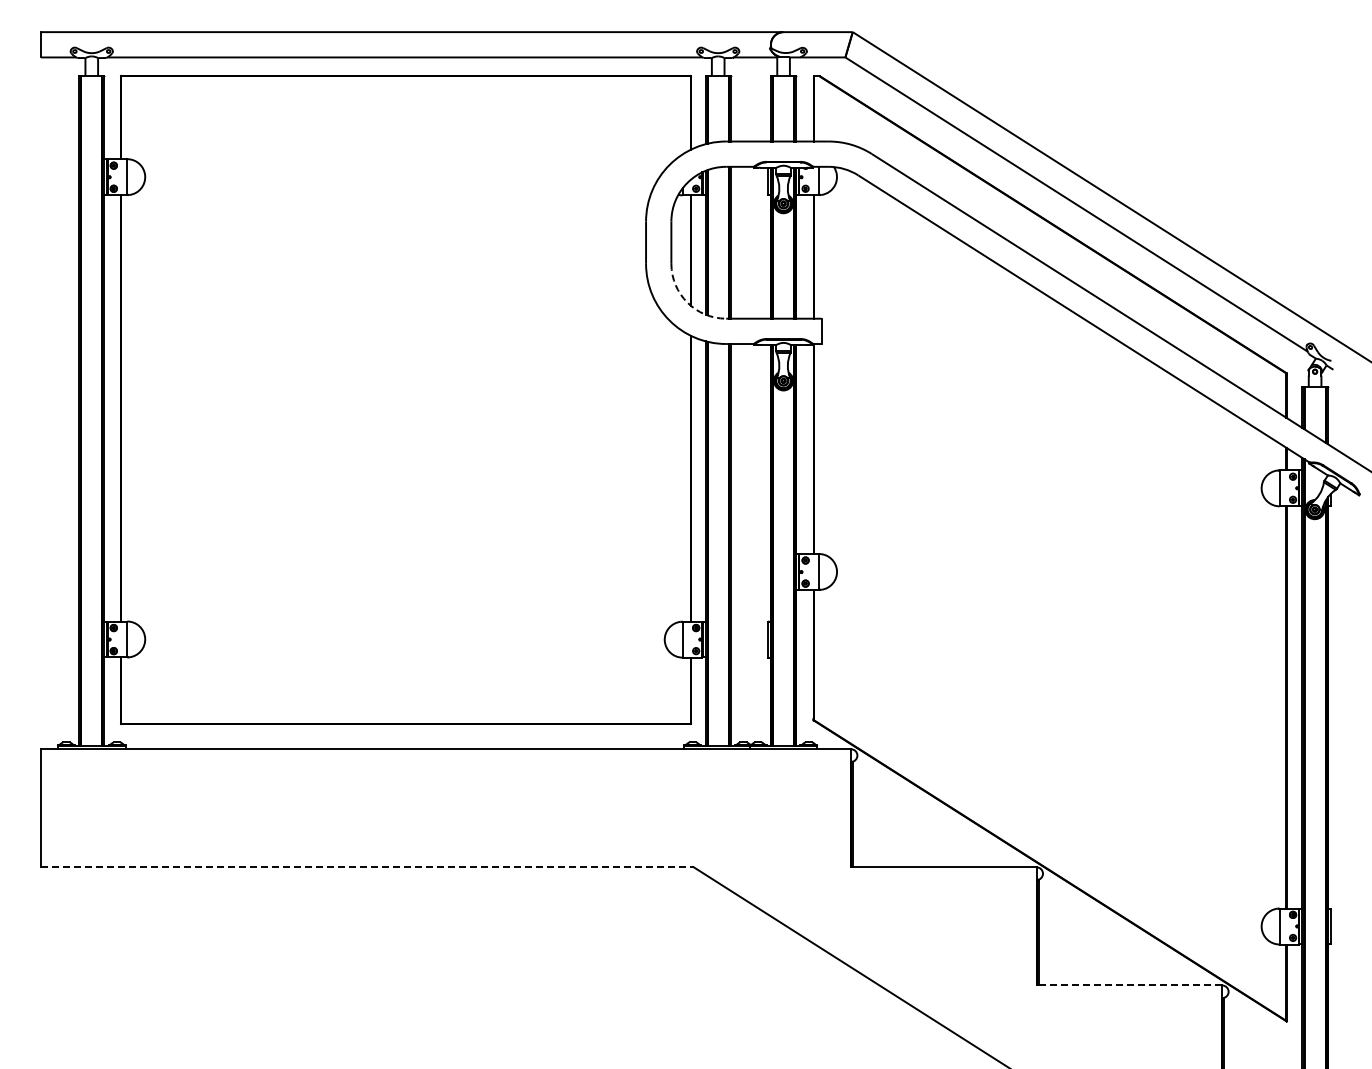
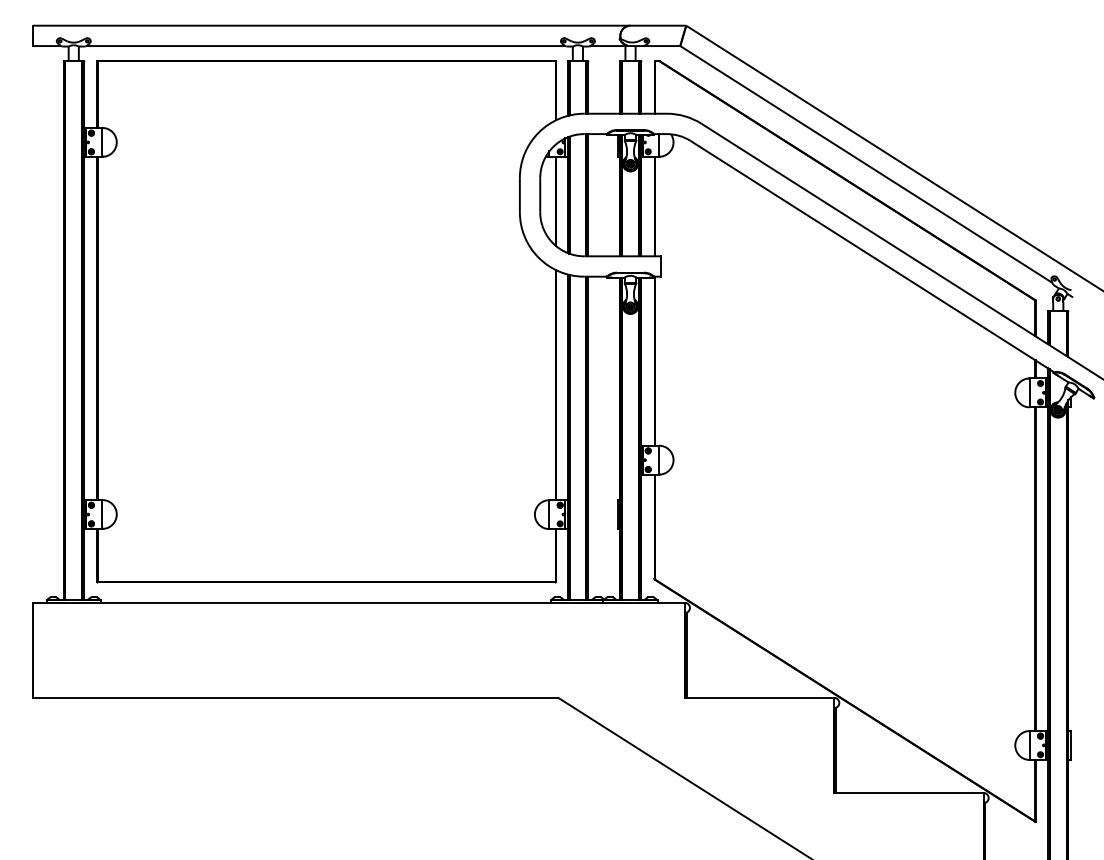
arc: (687, 302) -> (553, 243), dashed -> solid
line: (368, 867) -> (296, 697), dashed -> solid
line: (1129, 985) -> (908, 792), dashed -> solid

